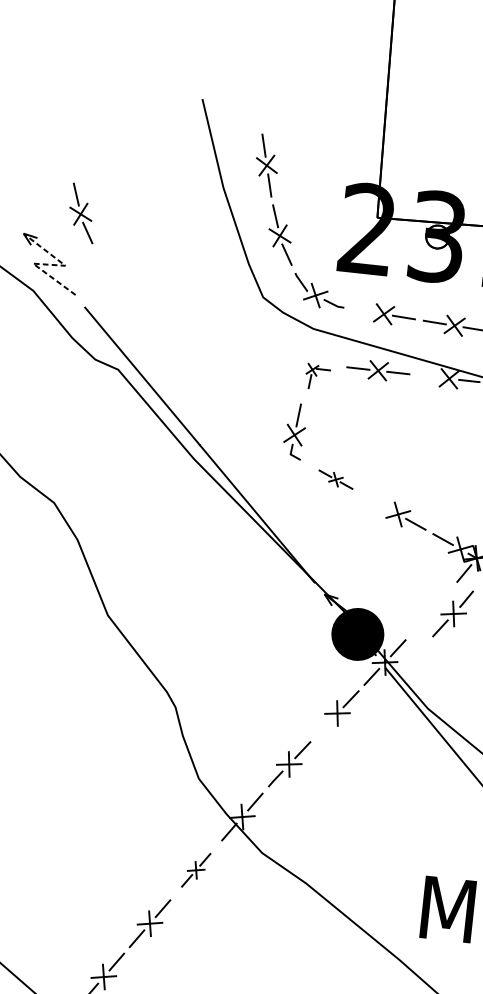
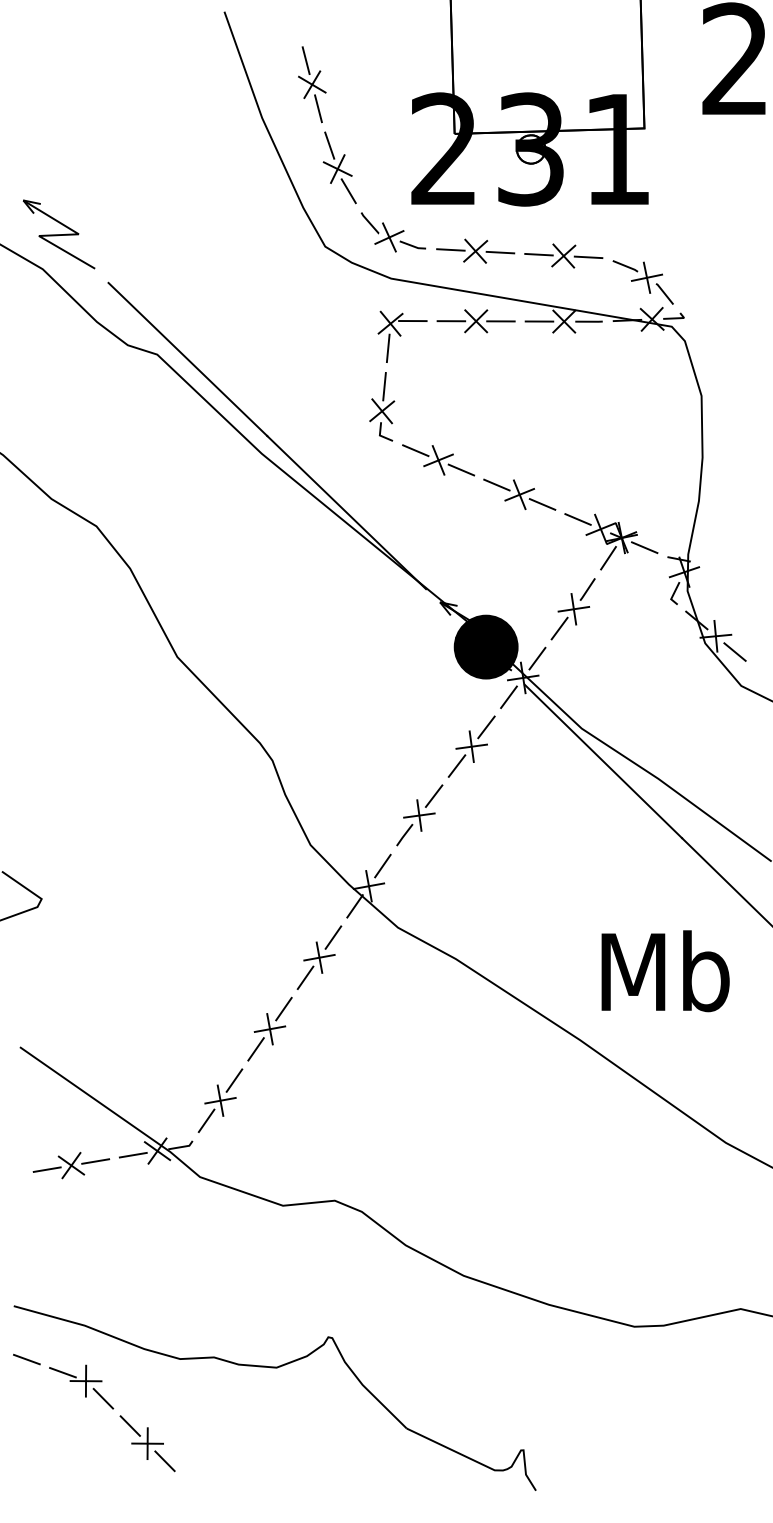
part: (82, 213) -> (92, 167), removed
line: (48, 265) -> (58, 235), dashed -> solid
line: (363, 310) -> (450, 249), added
part: (317, 376) -> (402, 336), size x1.67
line: (429, 376) -> (539, 321), added
part: (335, 479) -> (438, 460), size x1.67
line: (380, 504) -> (496, 484), added
part: (452, 614) -> (572, 609), moved
line: (323, 727) -> (456, 765), added
part: (196, 870) -> (319, 957), size x1.43

